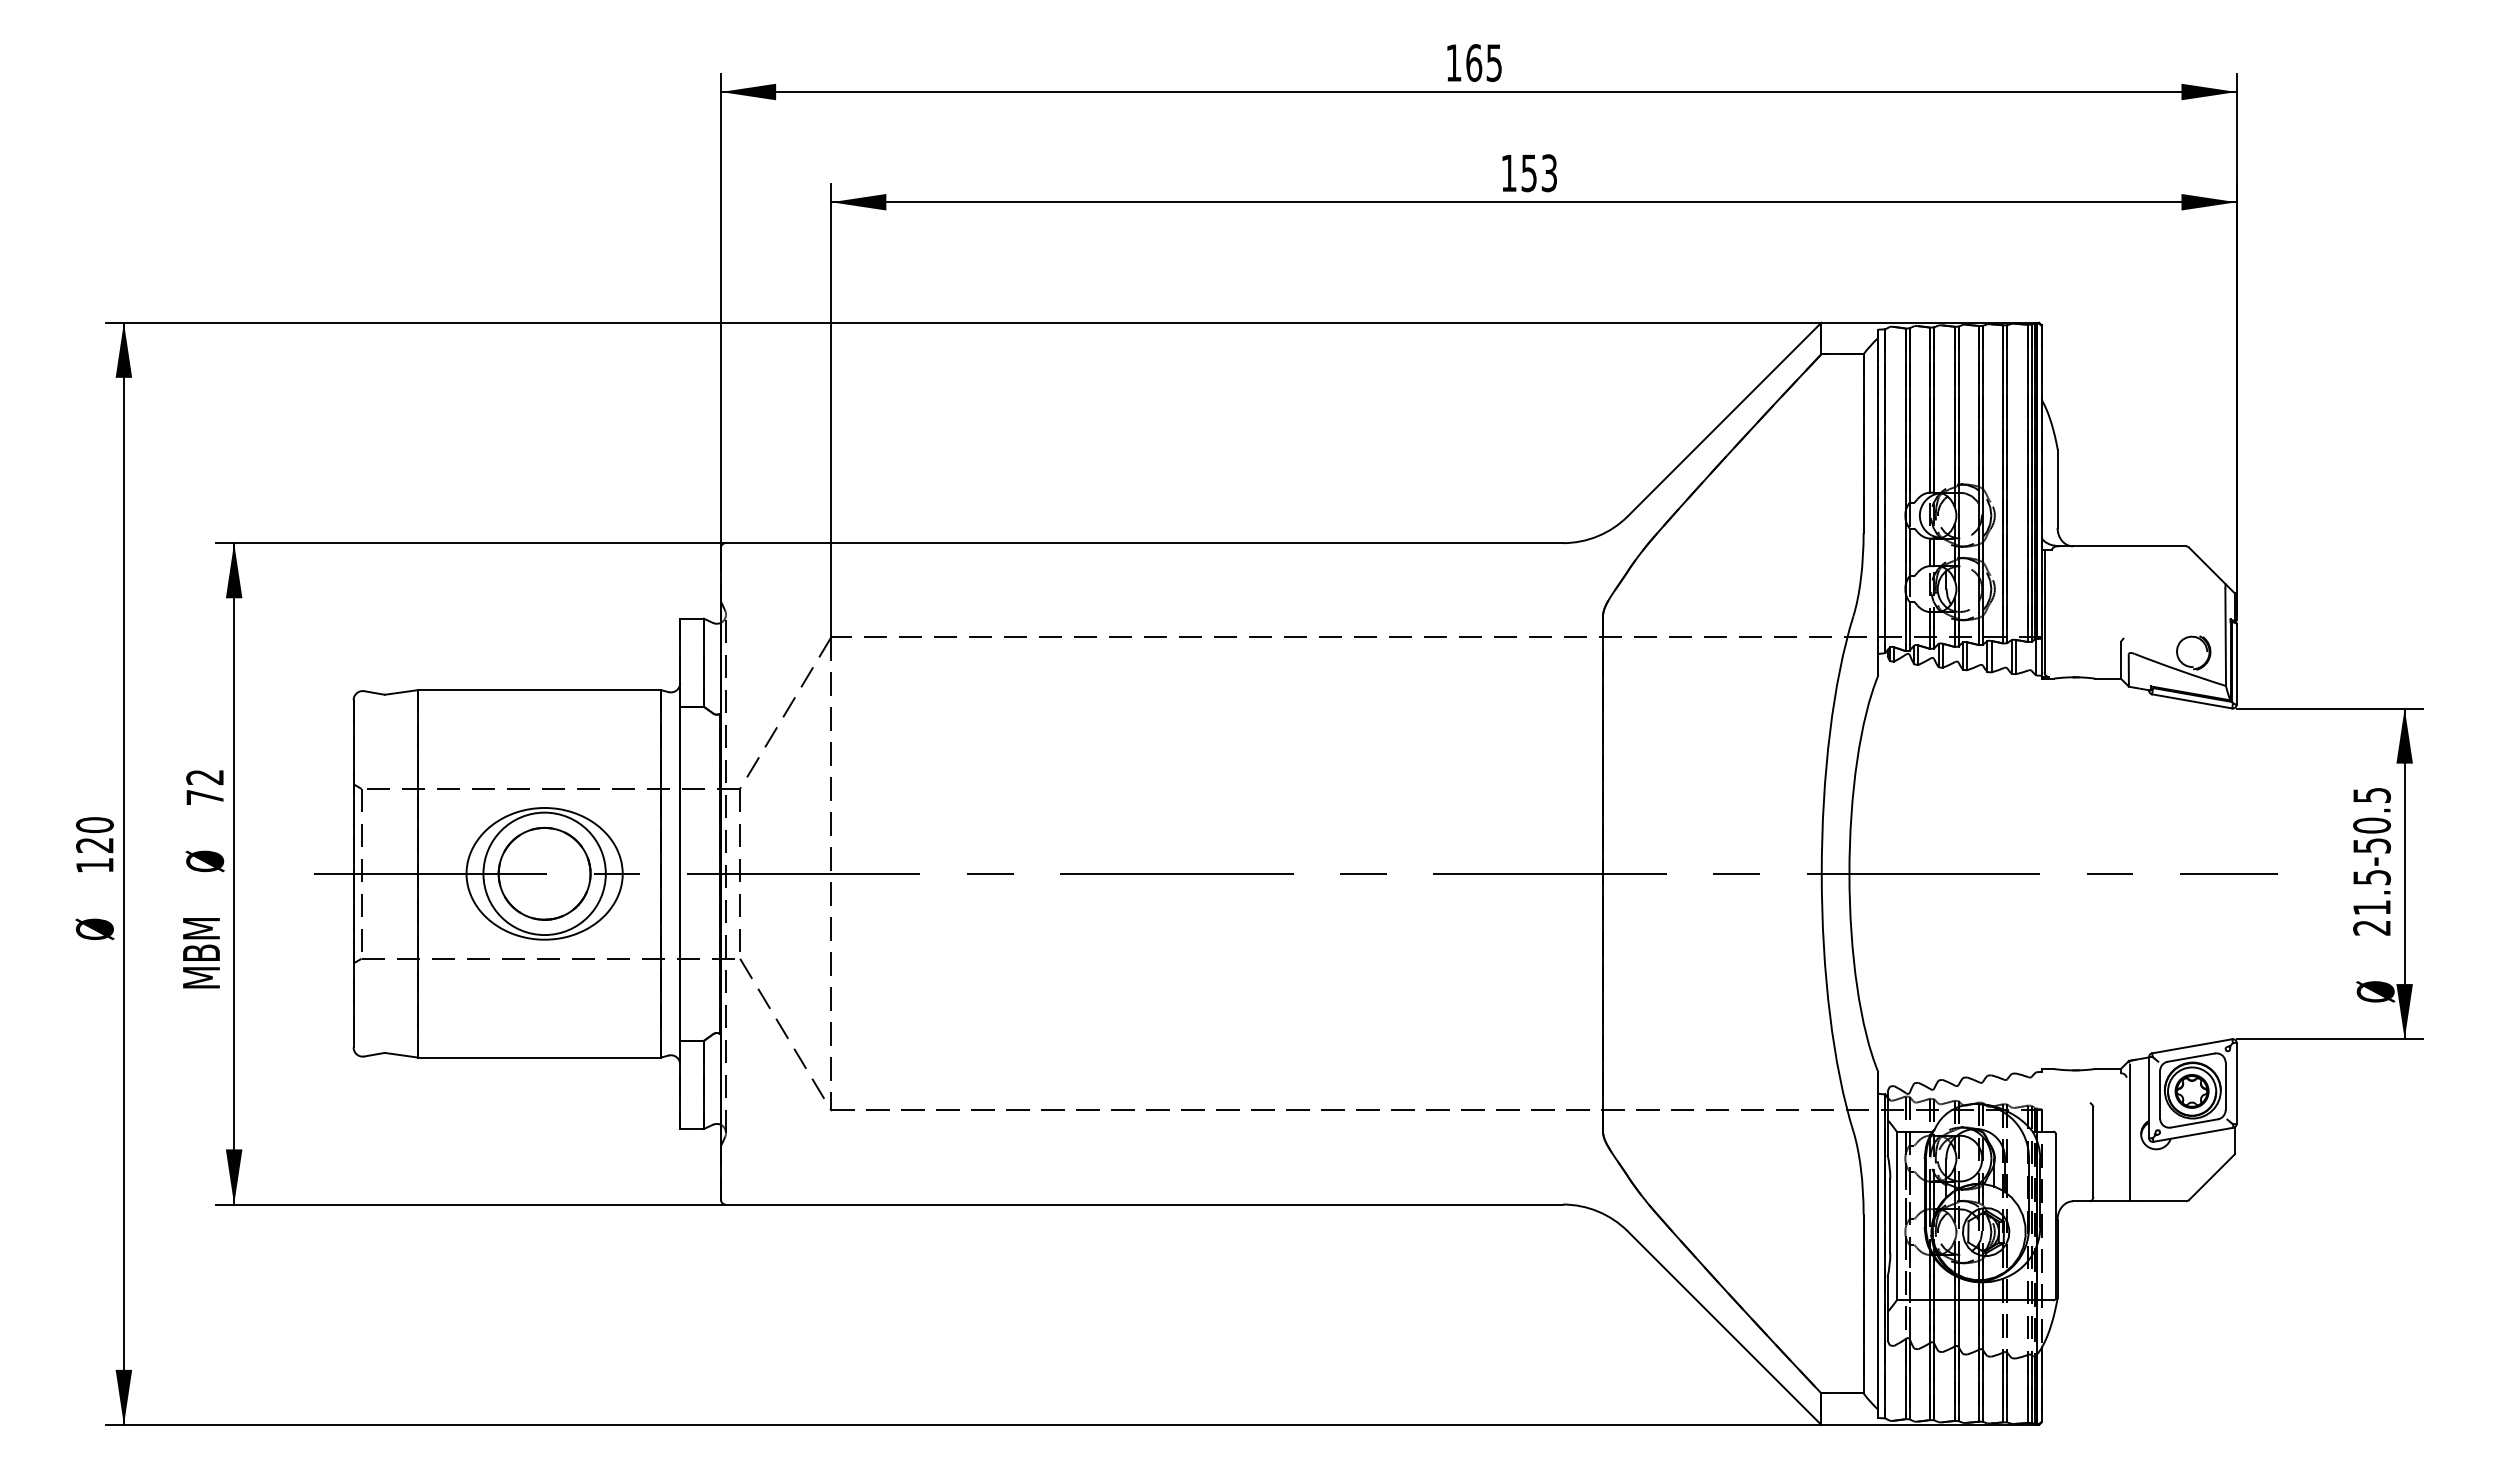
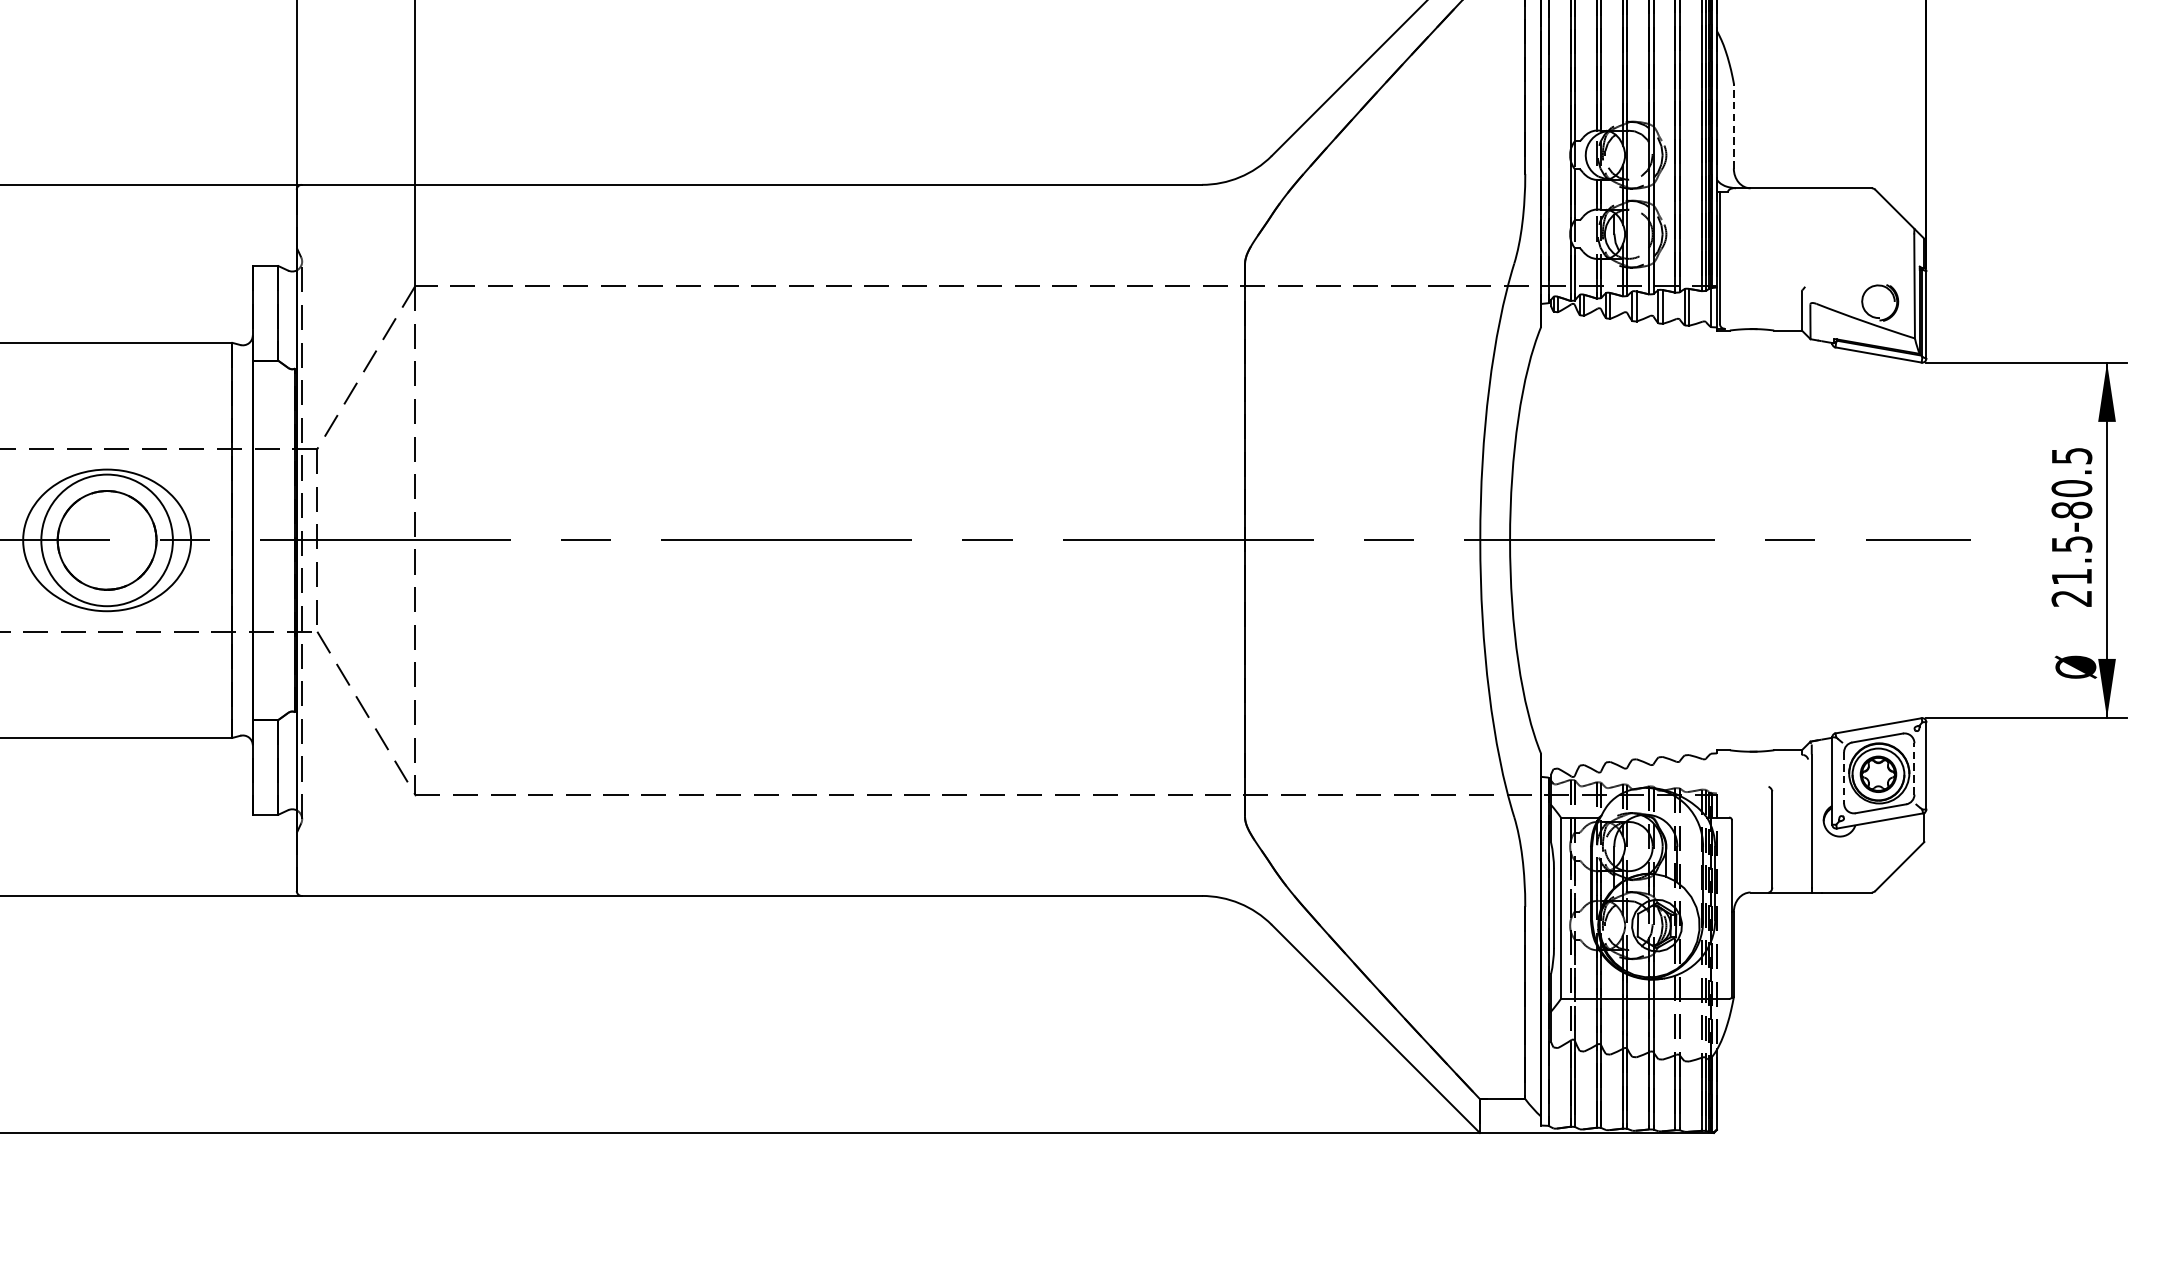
line: (2057, 488) -> (1733, 126), solid -> dashed
text: (2372, 845) -> (2072, 509), 21.5-50.5 -> 21.5-80.5
line: (2225, 1086) -> (1914, 769), solid -> dashed
line: (2160, 1094) -> (1844, 777), solid -> dashed

